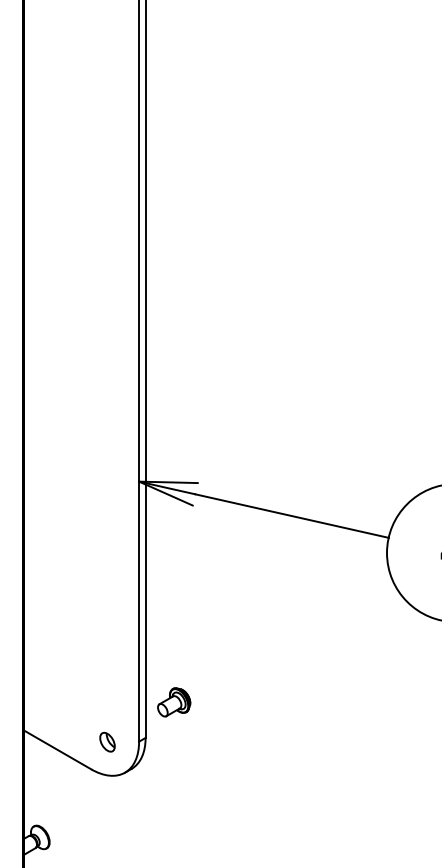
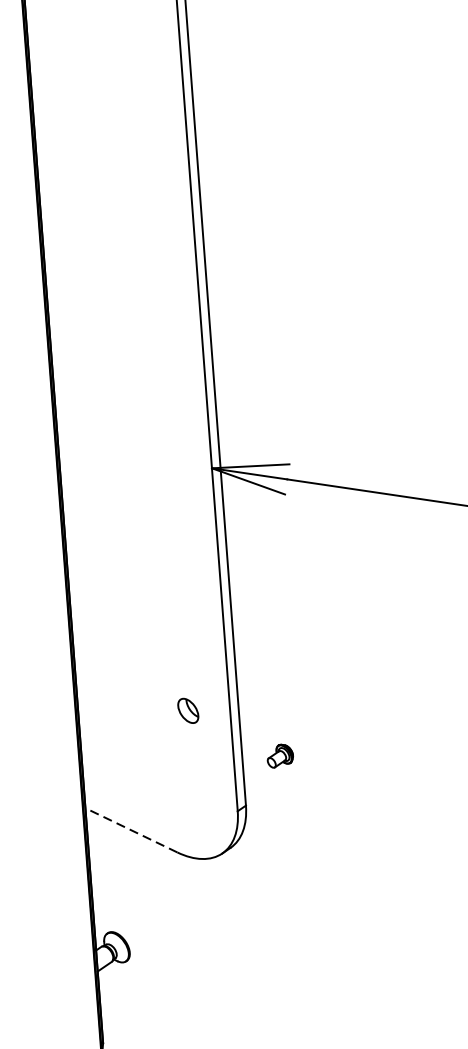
part: (174, 702) -> (280, 756), size x0.6
part: (107, 741) -> (188, 709), moved
line: (57, 750) -> (130, 830), solid -> dashed

